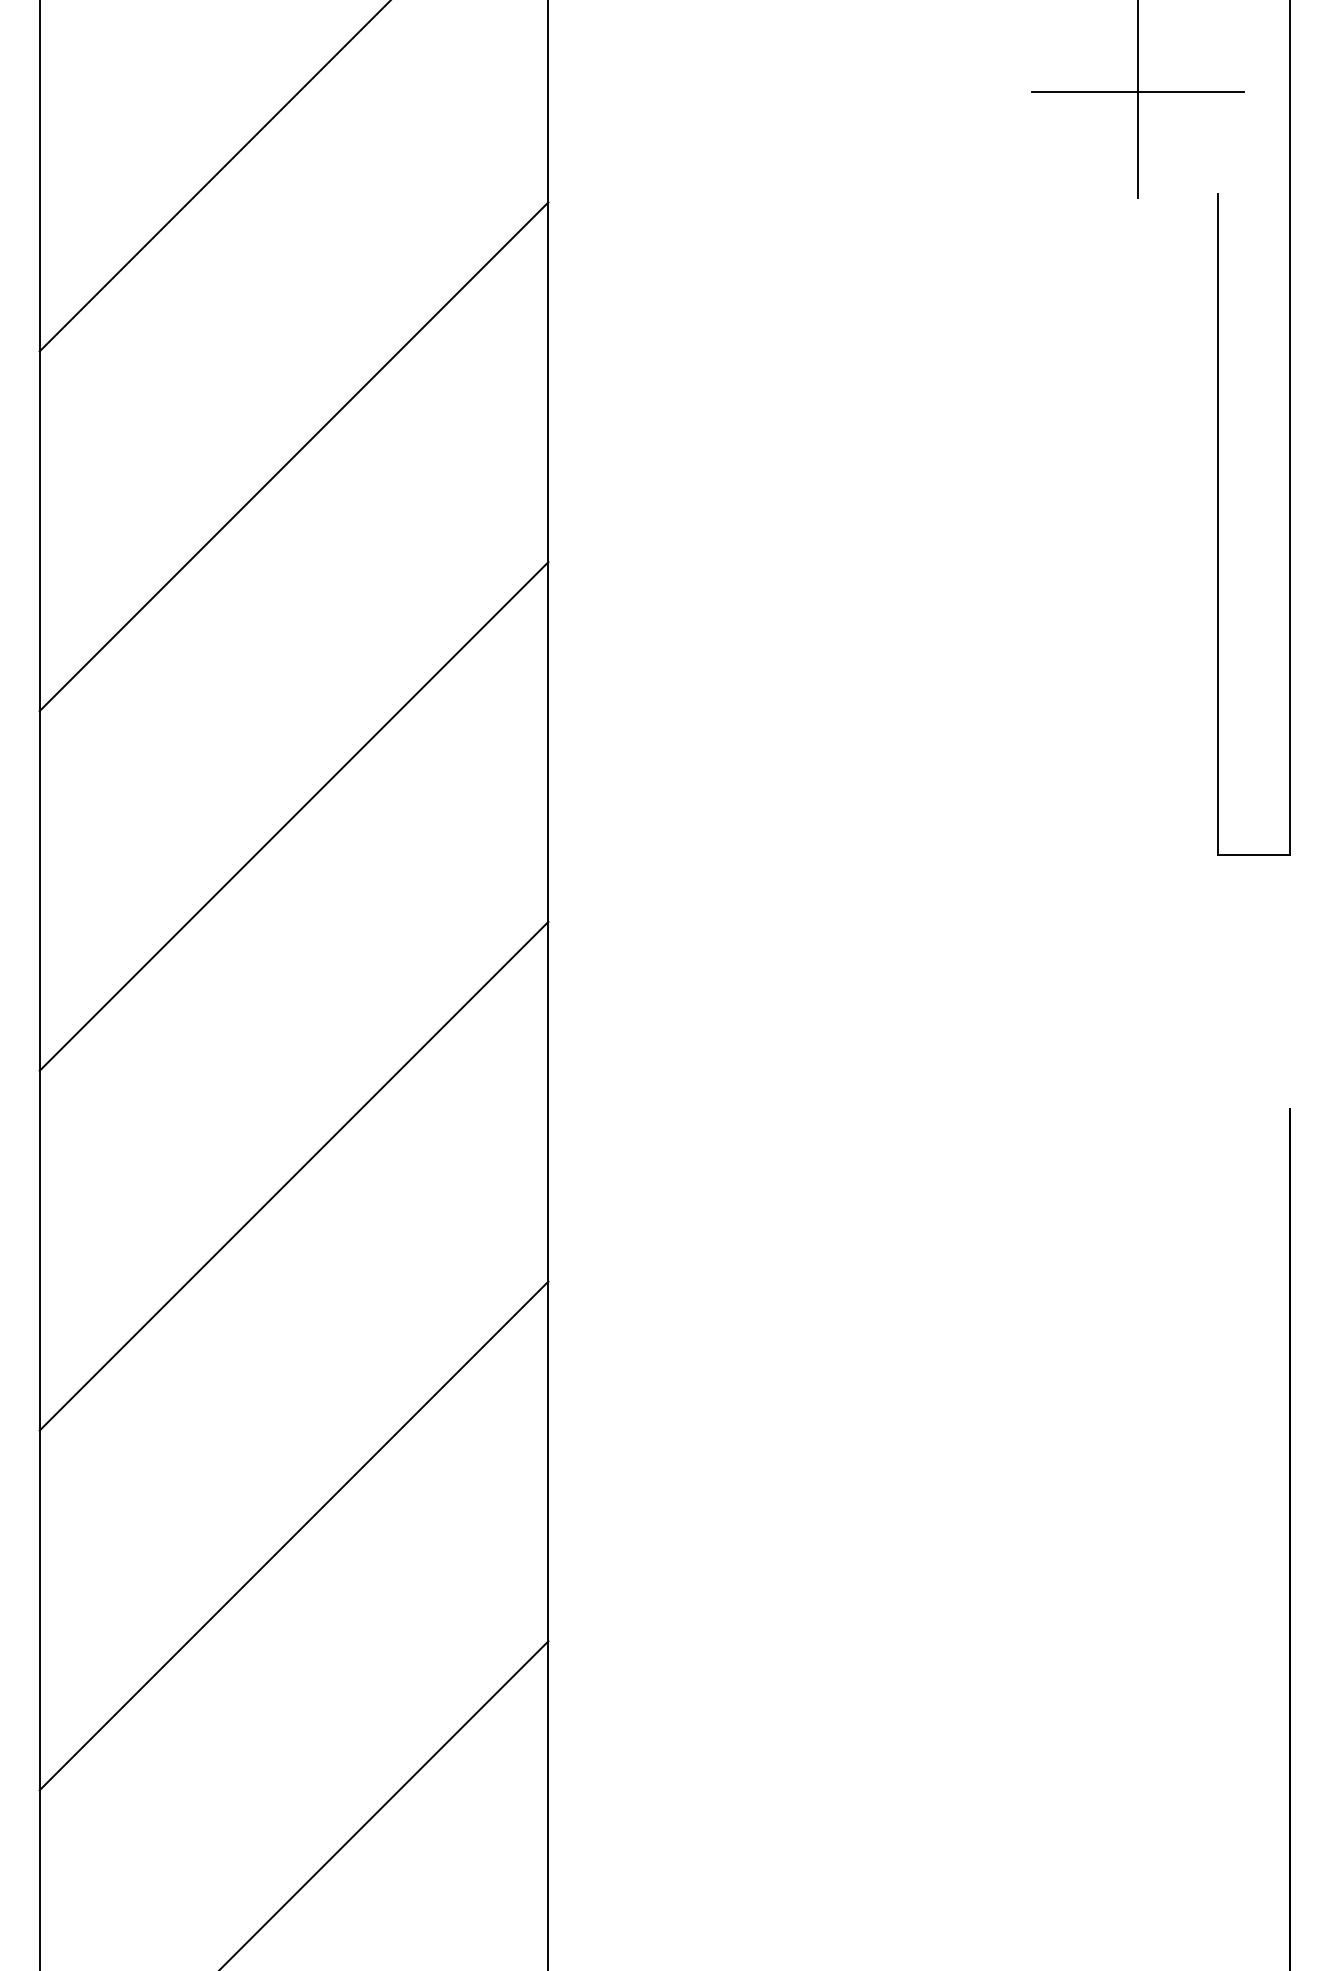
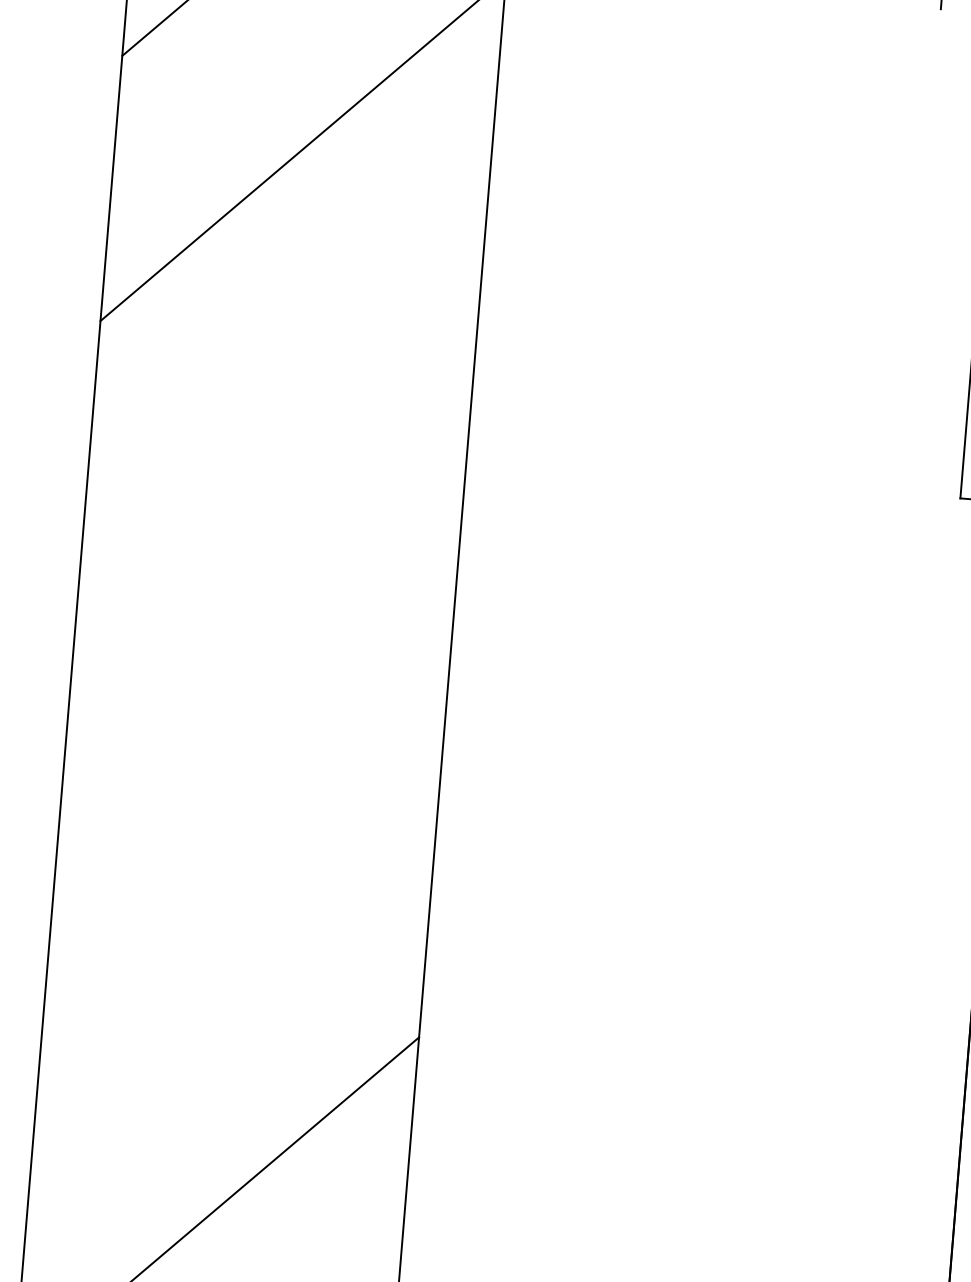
line: (293, 816) -> (281, 414), removed
line: (293, 1175) -> (259, 678), removed
line: (293, 1535) -> (237, 943), removed

